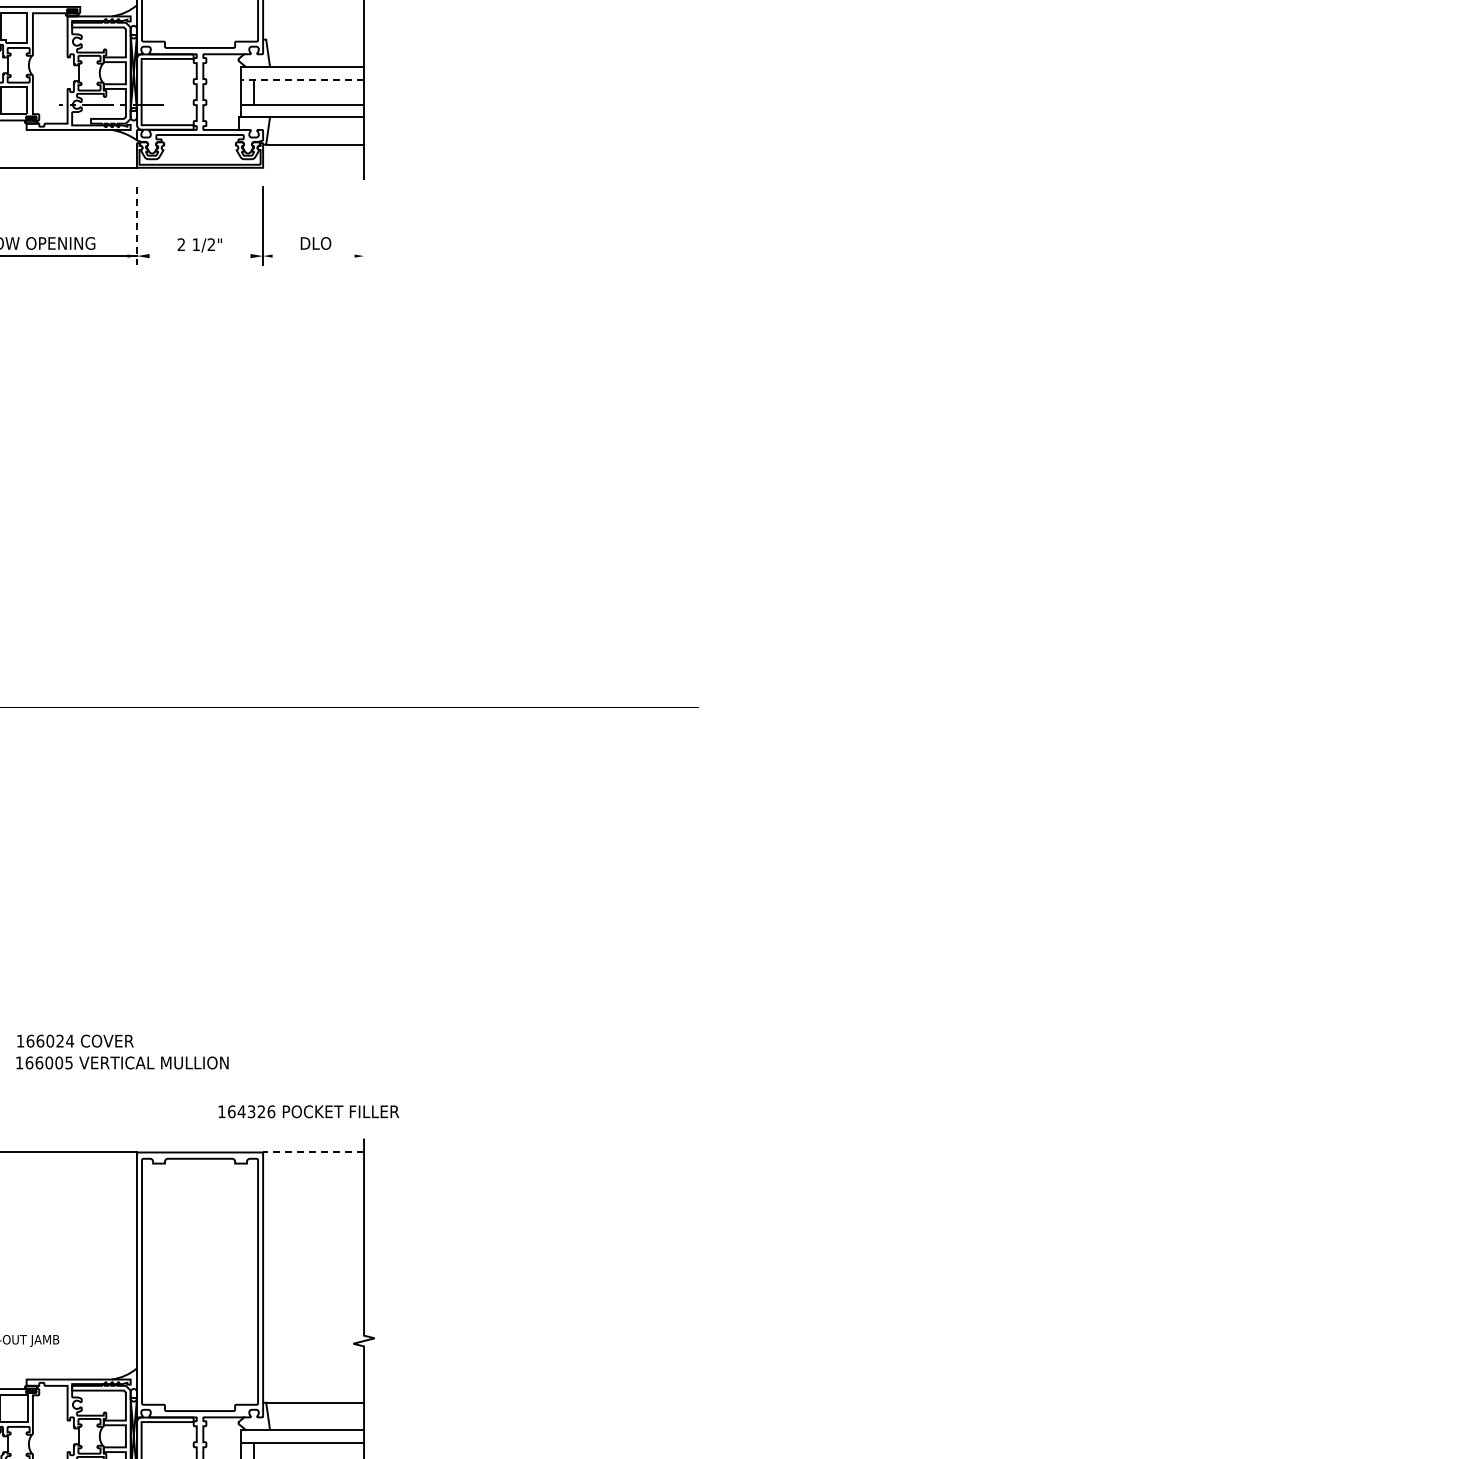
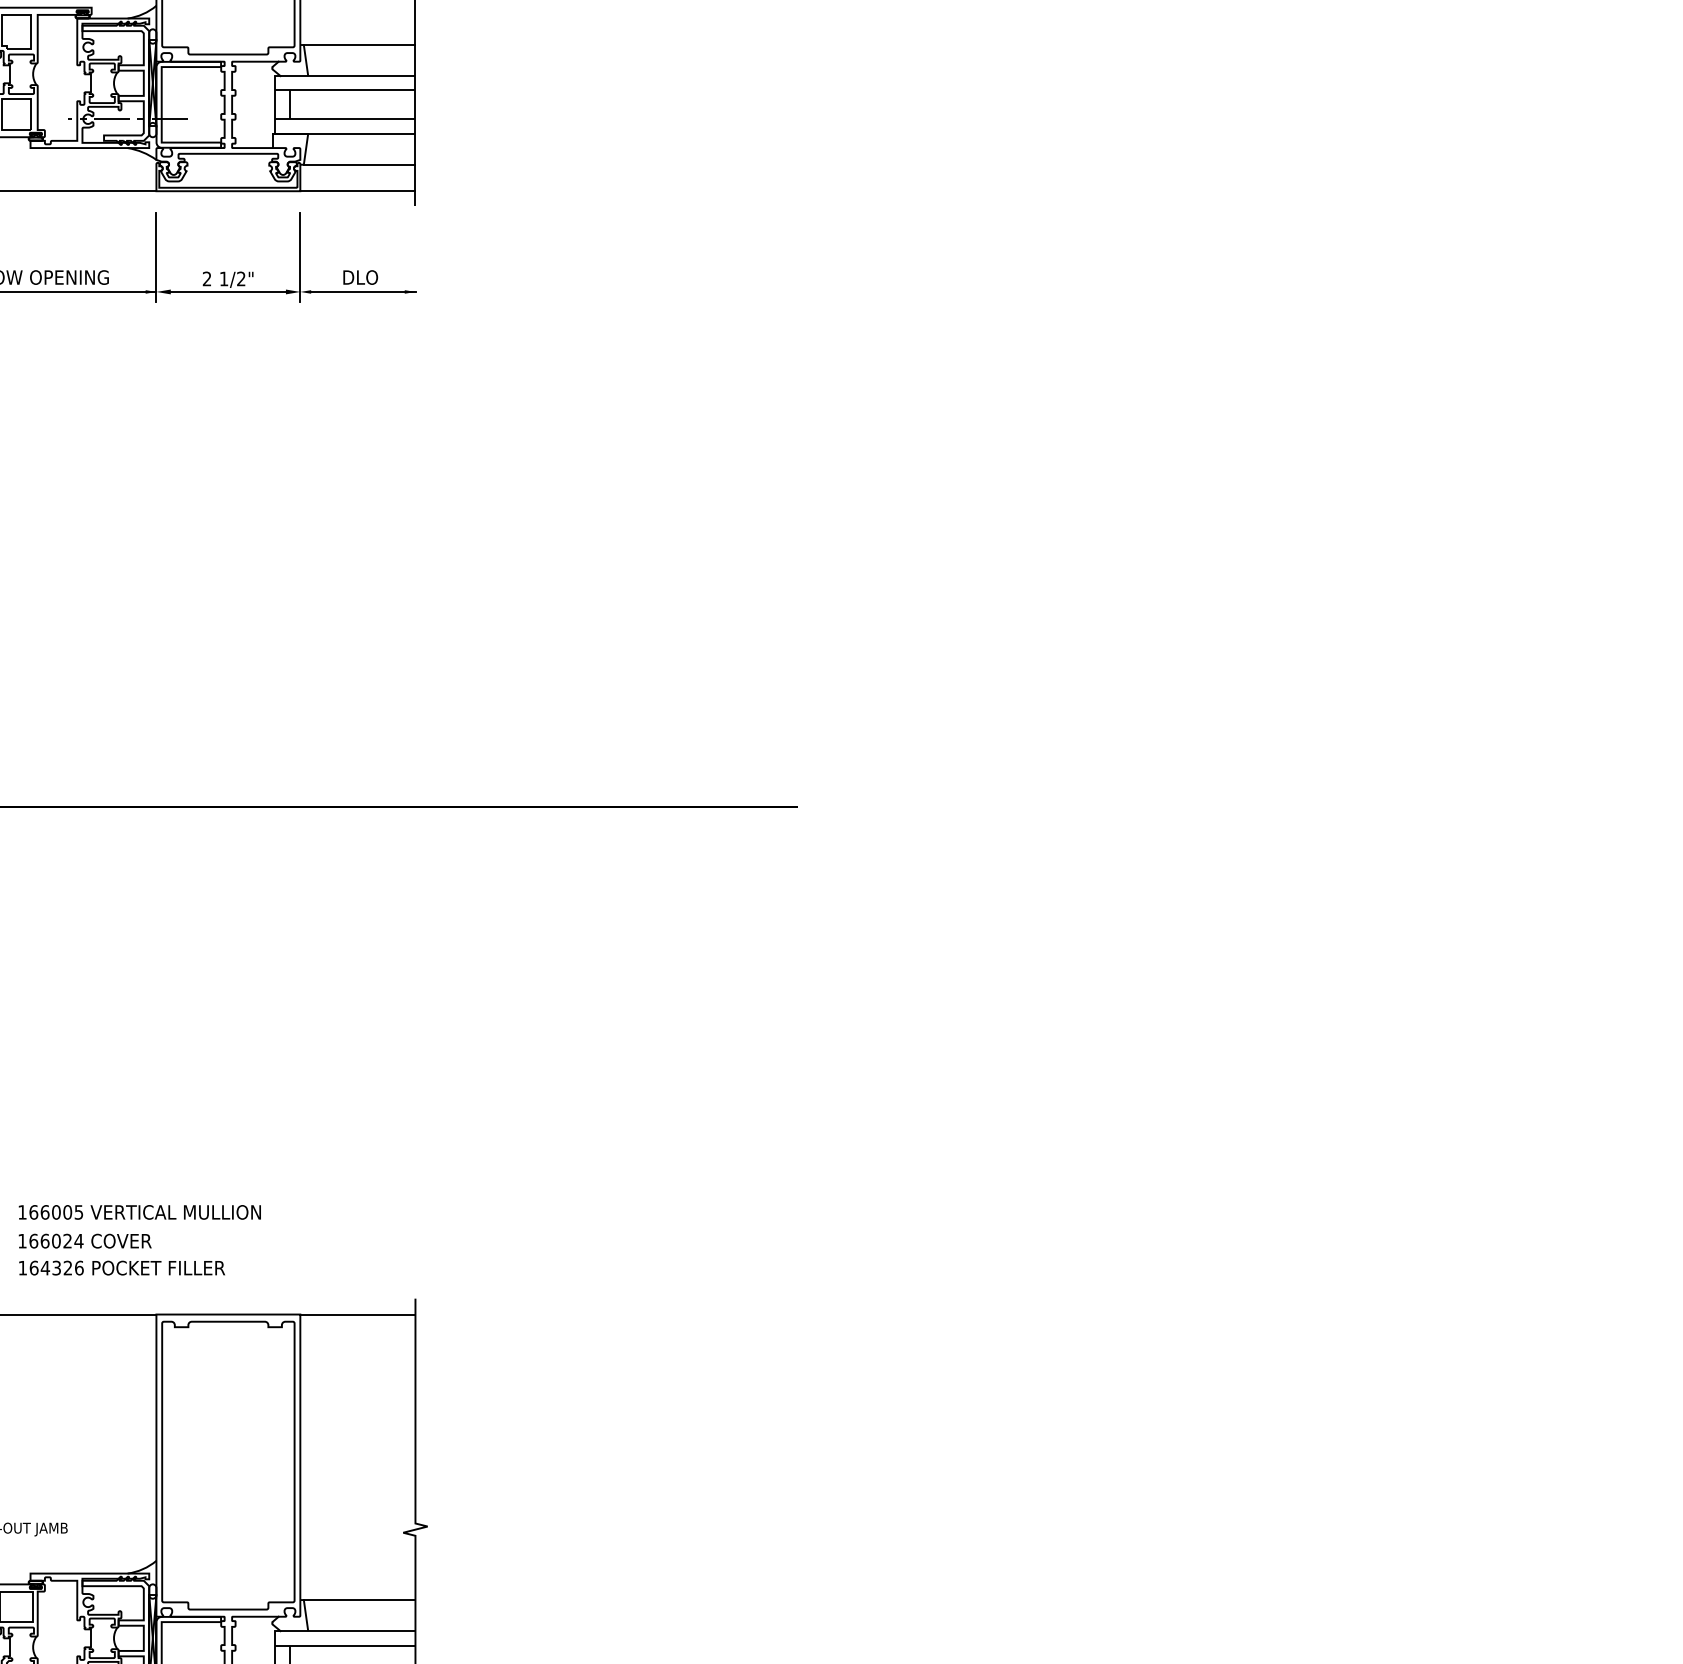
line: (315, 39) -> (360, 44), added
line: (302, 79) -> (345, 90), dashed -> solid
line: (313, 167) -> (357, 190), added
line: (136, 226) -> (155, 258), dashed -> solid
line: (199, 256) -> (227, 292), added
line: (318, 256) -> (363, 292), added
text: (75, 1040) -> (85, 1240), moved
text: (308, 1111) -> (121, 1267), moved
line: (313, 1152) -> (357, 1314), dashed -> solid

